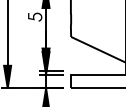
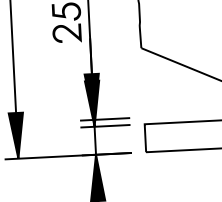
fill: (34, 27) -> (66, 32), added

